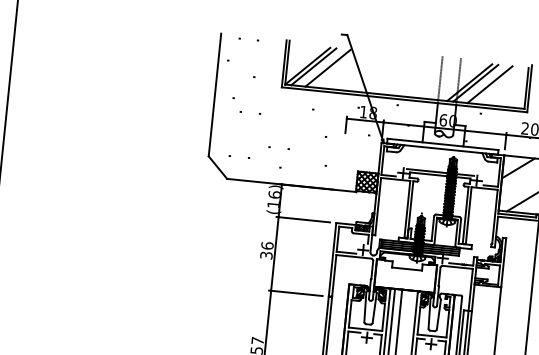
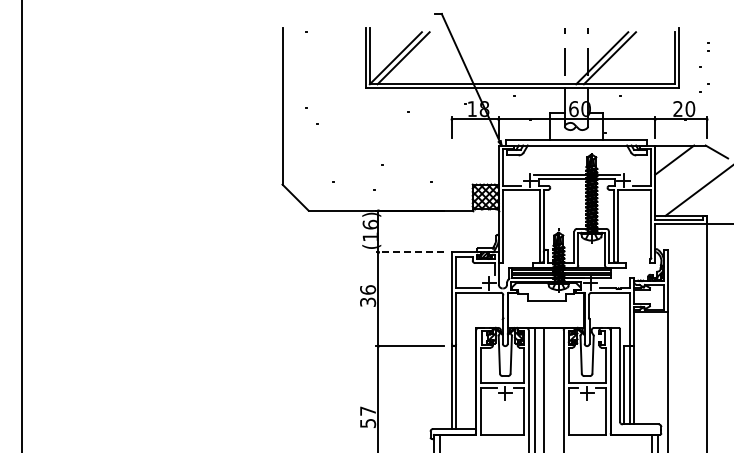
line: (327, 68) -> (421, 58), removed
line: (489, 84) -> (627, 58), removed
line: (302, 219) -> (409, 252), solid -> dashed

